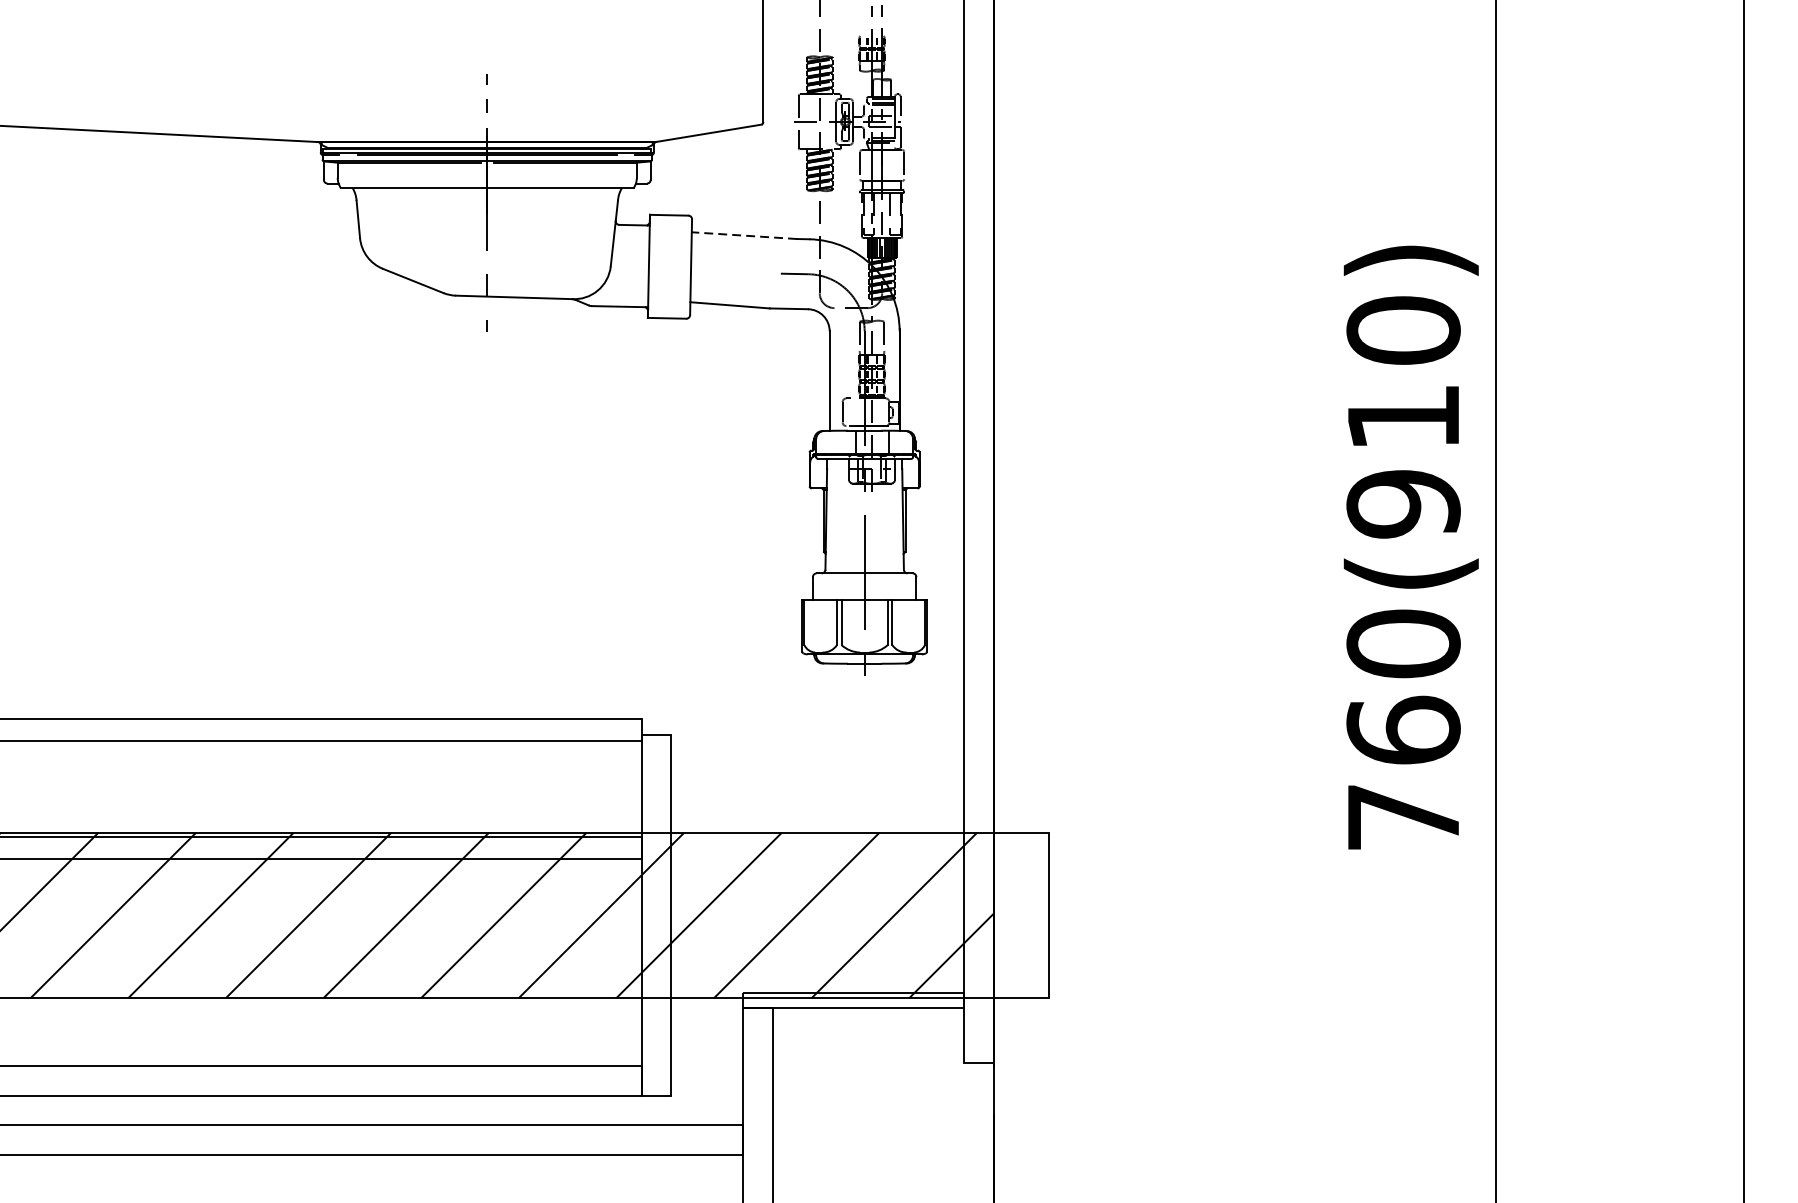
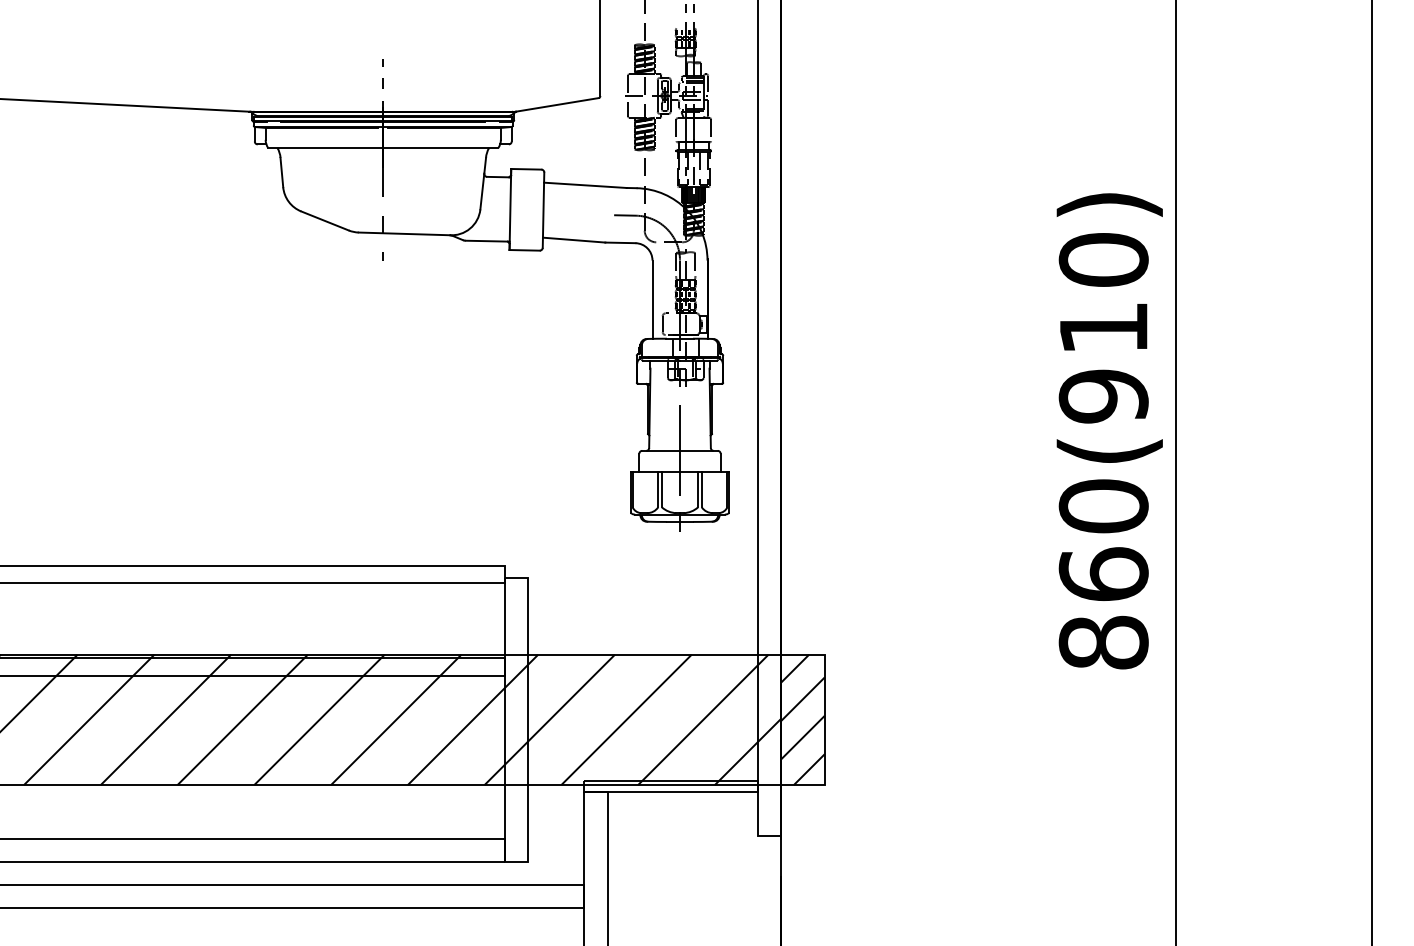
line: (743, 235) -> (584, 185), dashed -> solid
text: (1403, 817) -> (1103, 642), 760(910) -> 860(910)
hatch: (1020, 914) -> (802, 719), added

